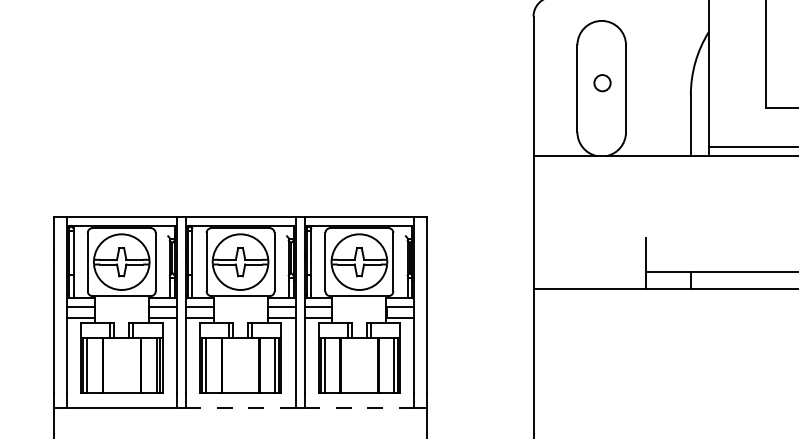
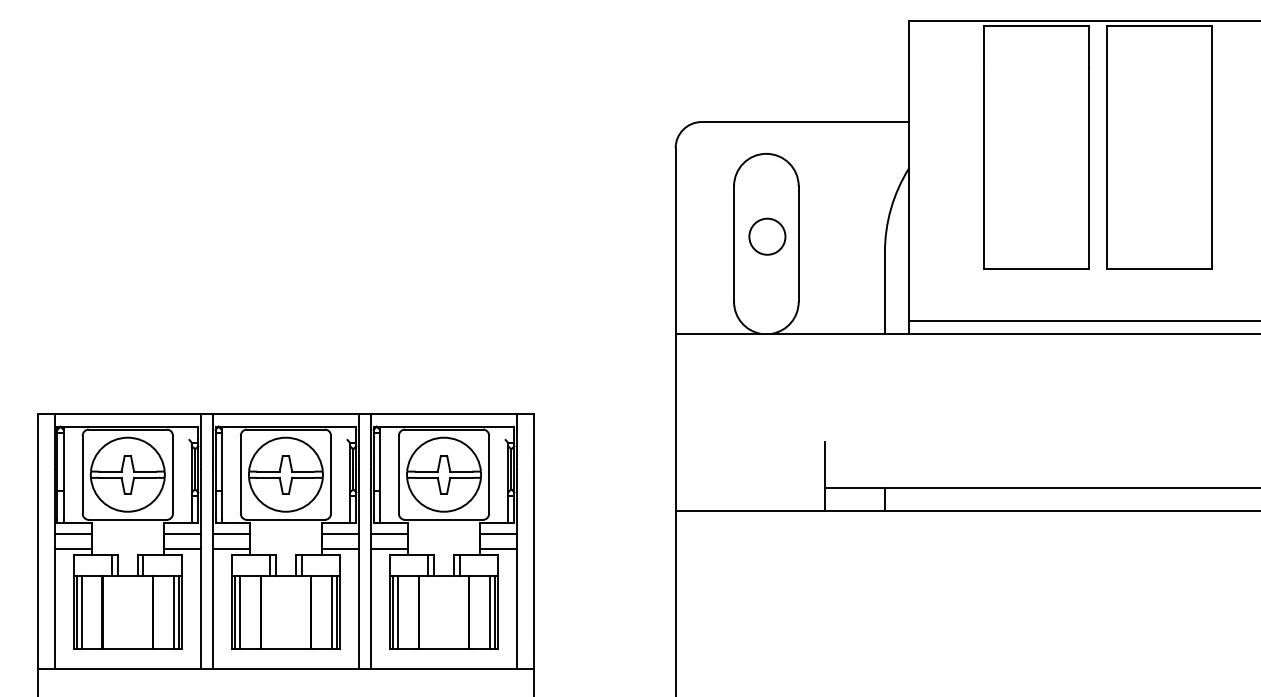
circle: (602, 83) -> (767, 236), size x1.67
line: (240, 408) -> (285, 669), dashed -> solid
line: (359, 408) -> (443, 669), dashed -> solid

